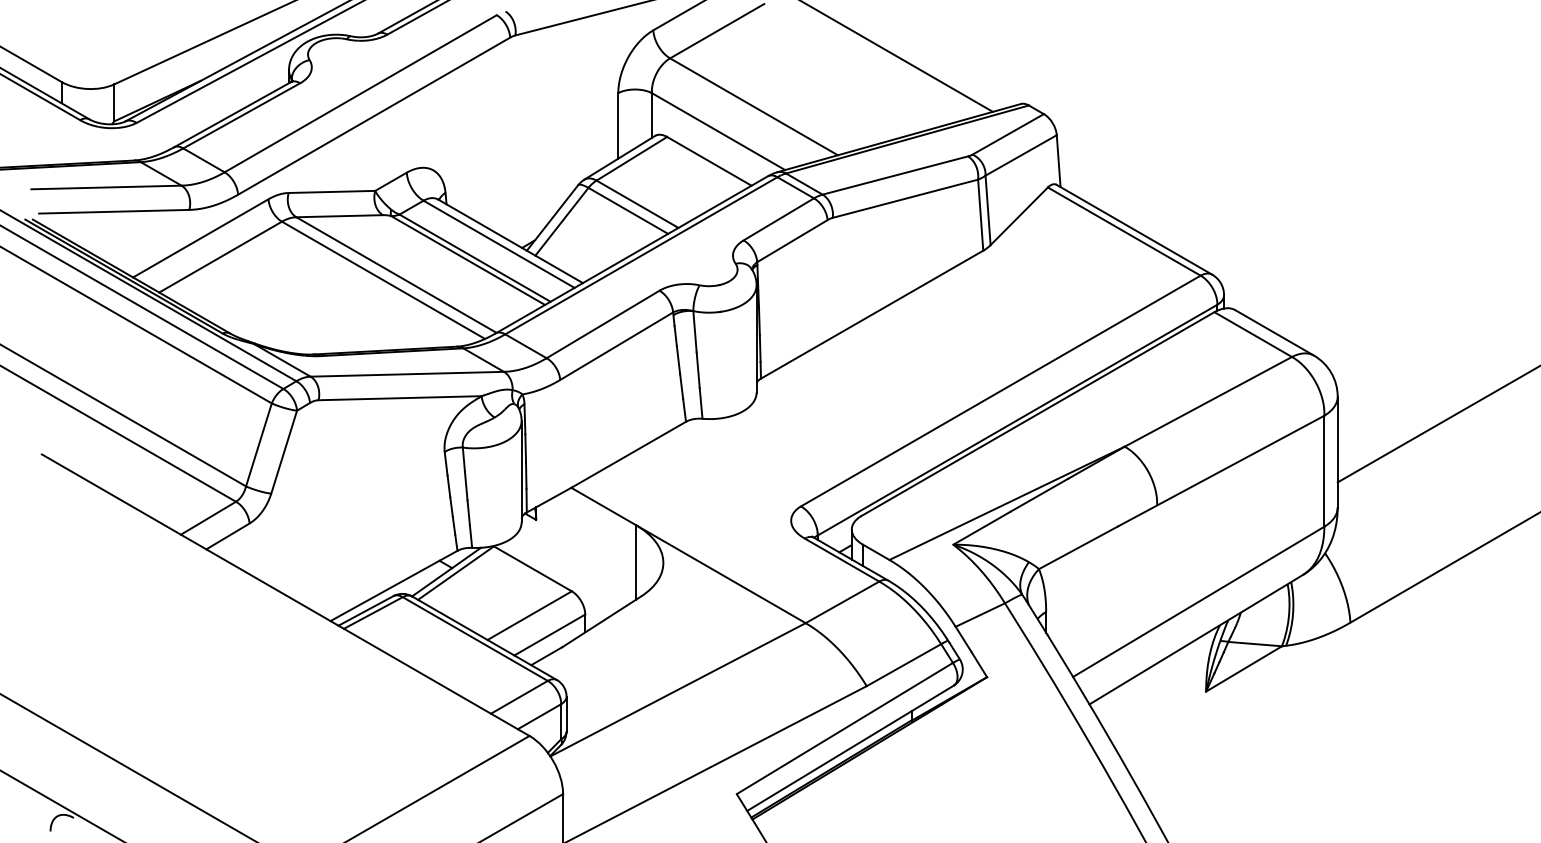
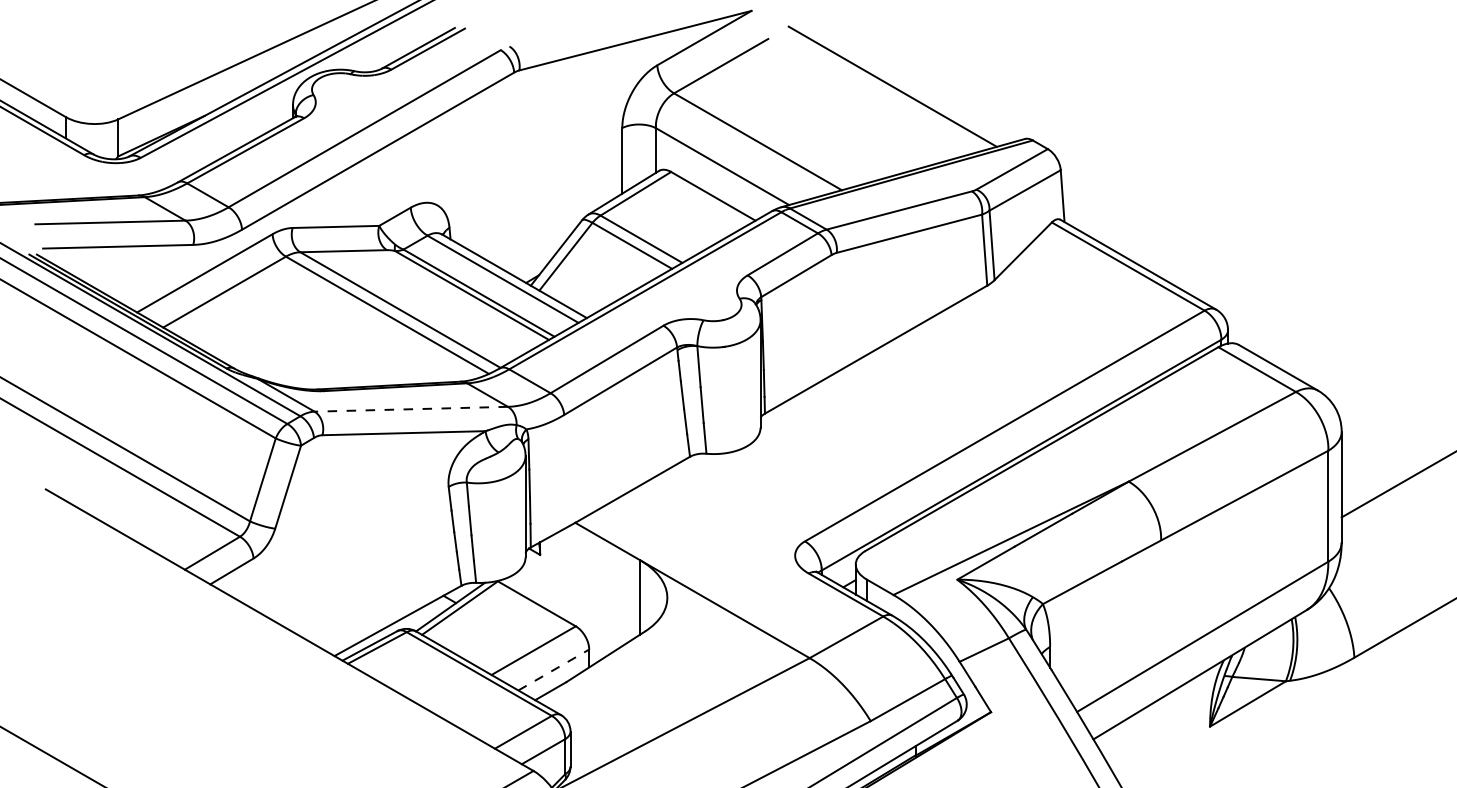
line: (407, 374) -> (411, 409), solid -> dashed
line: (549, 635) -> (553, 670), solid -> dashed

